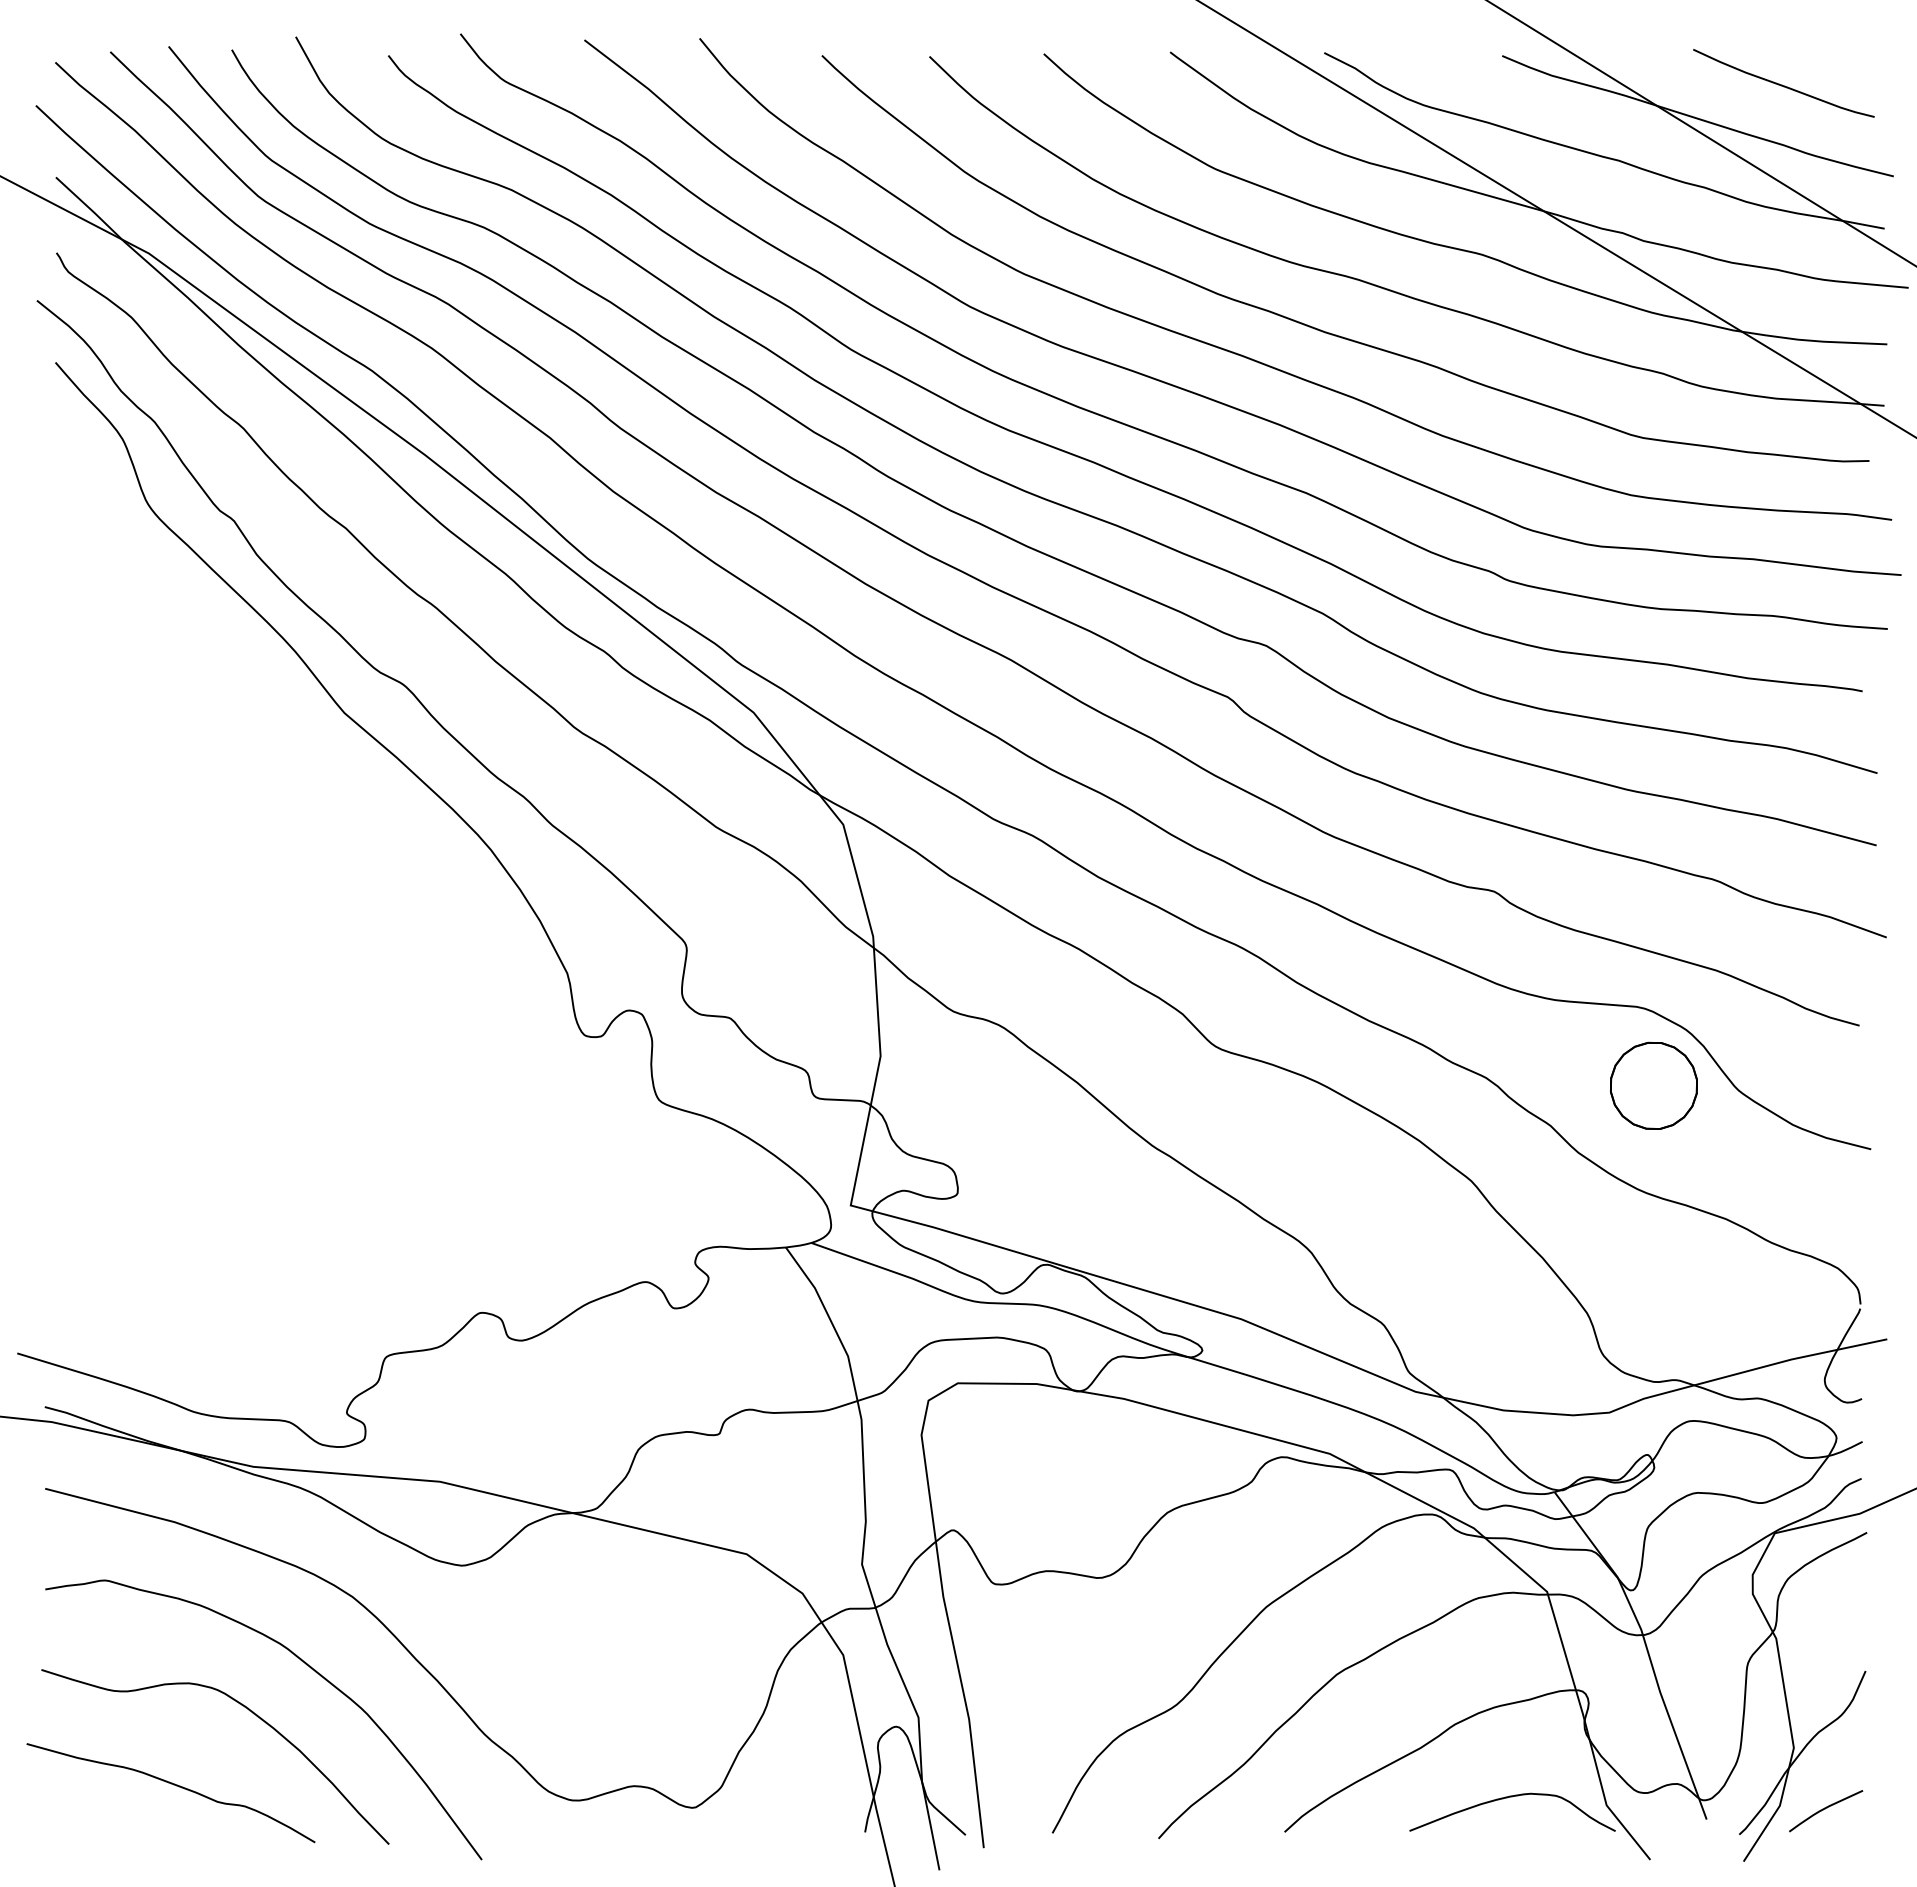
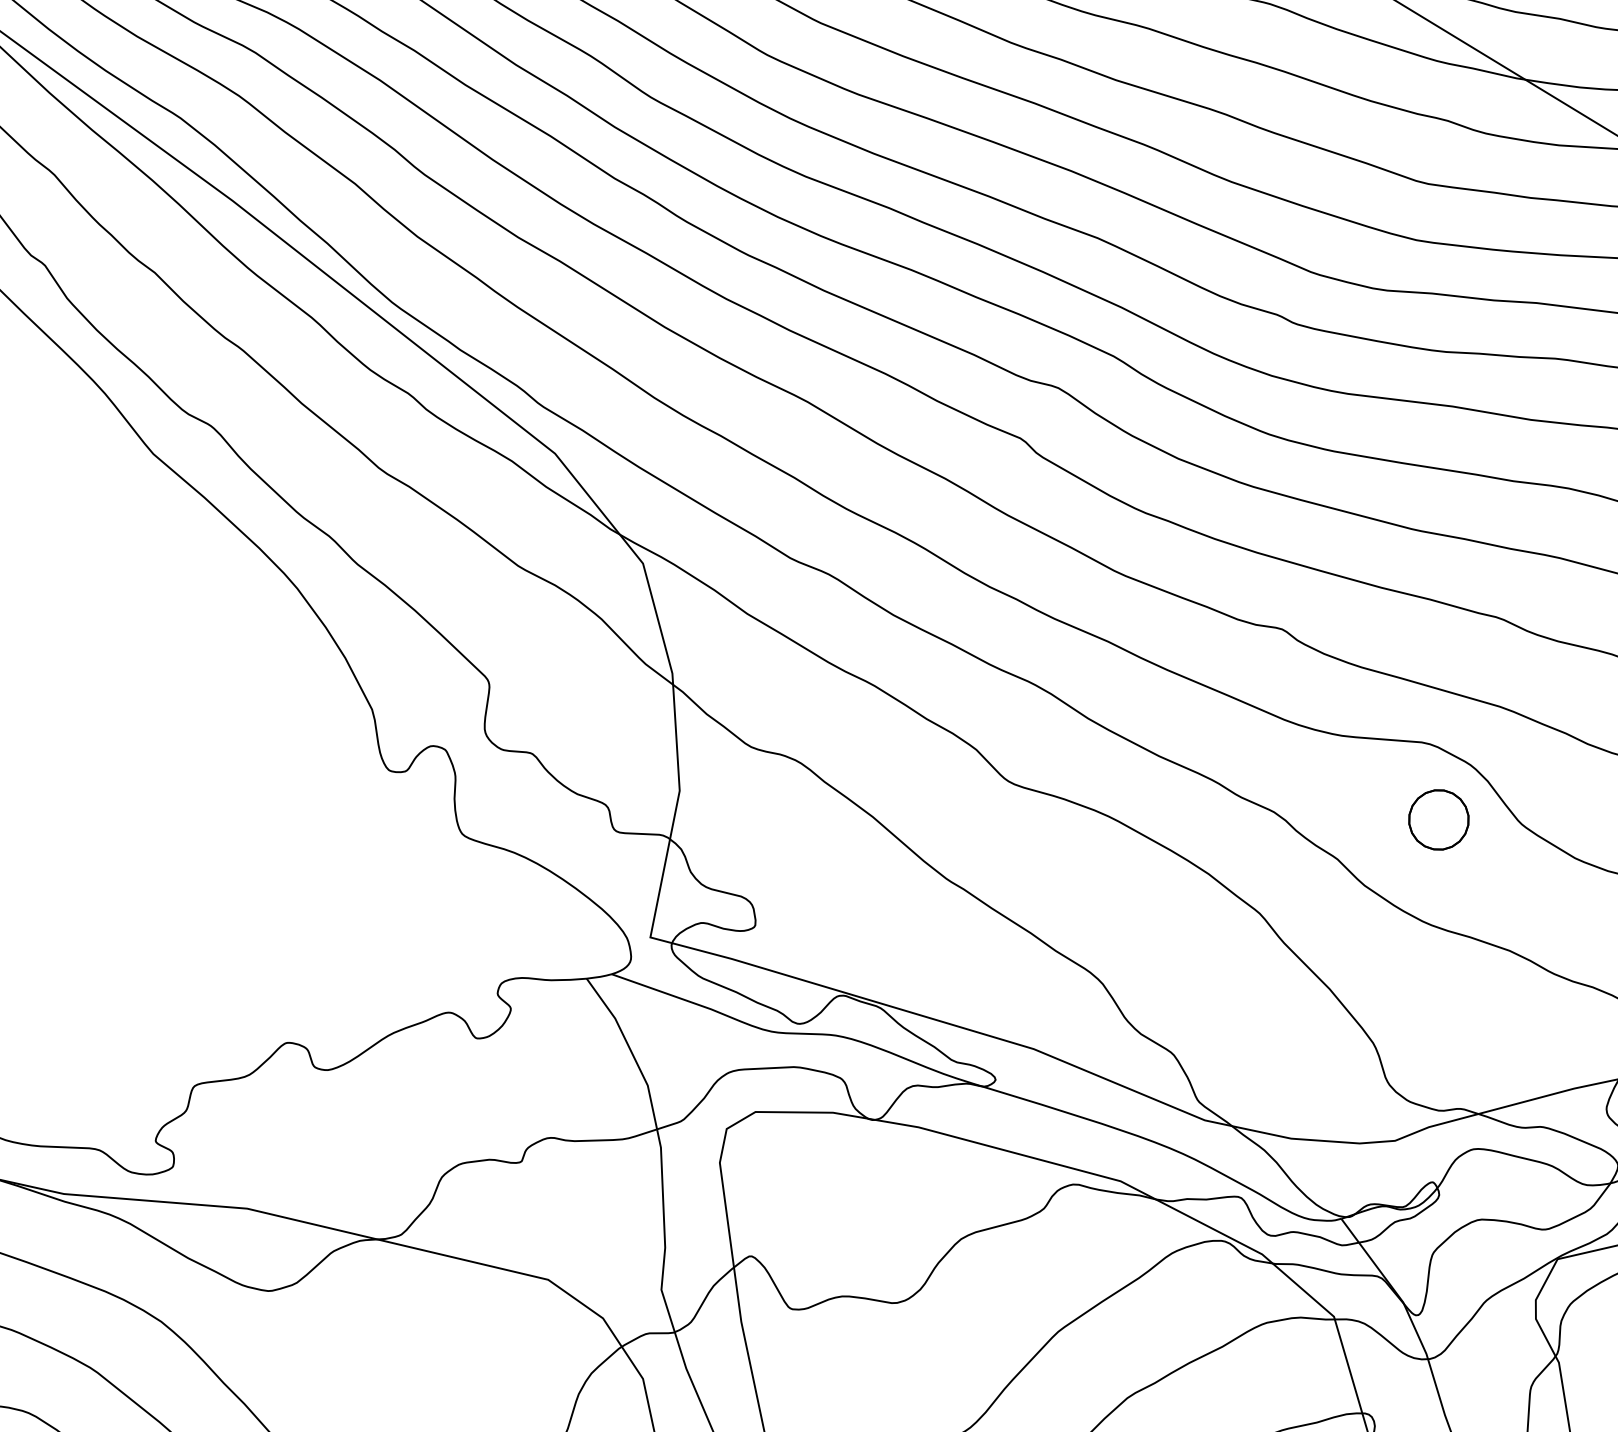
part: (1653, 1085) -> (1438, 819), size x0.7

